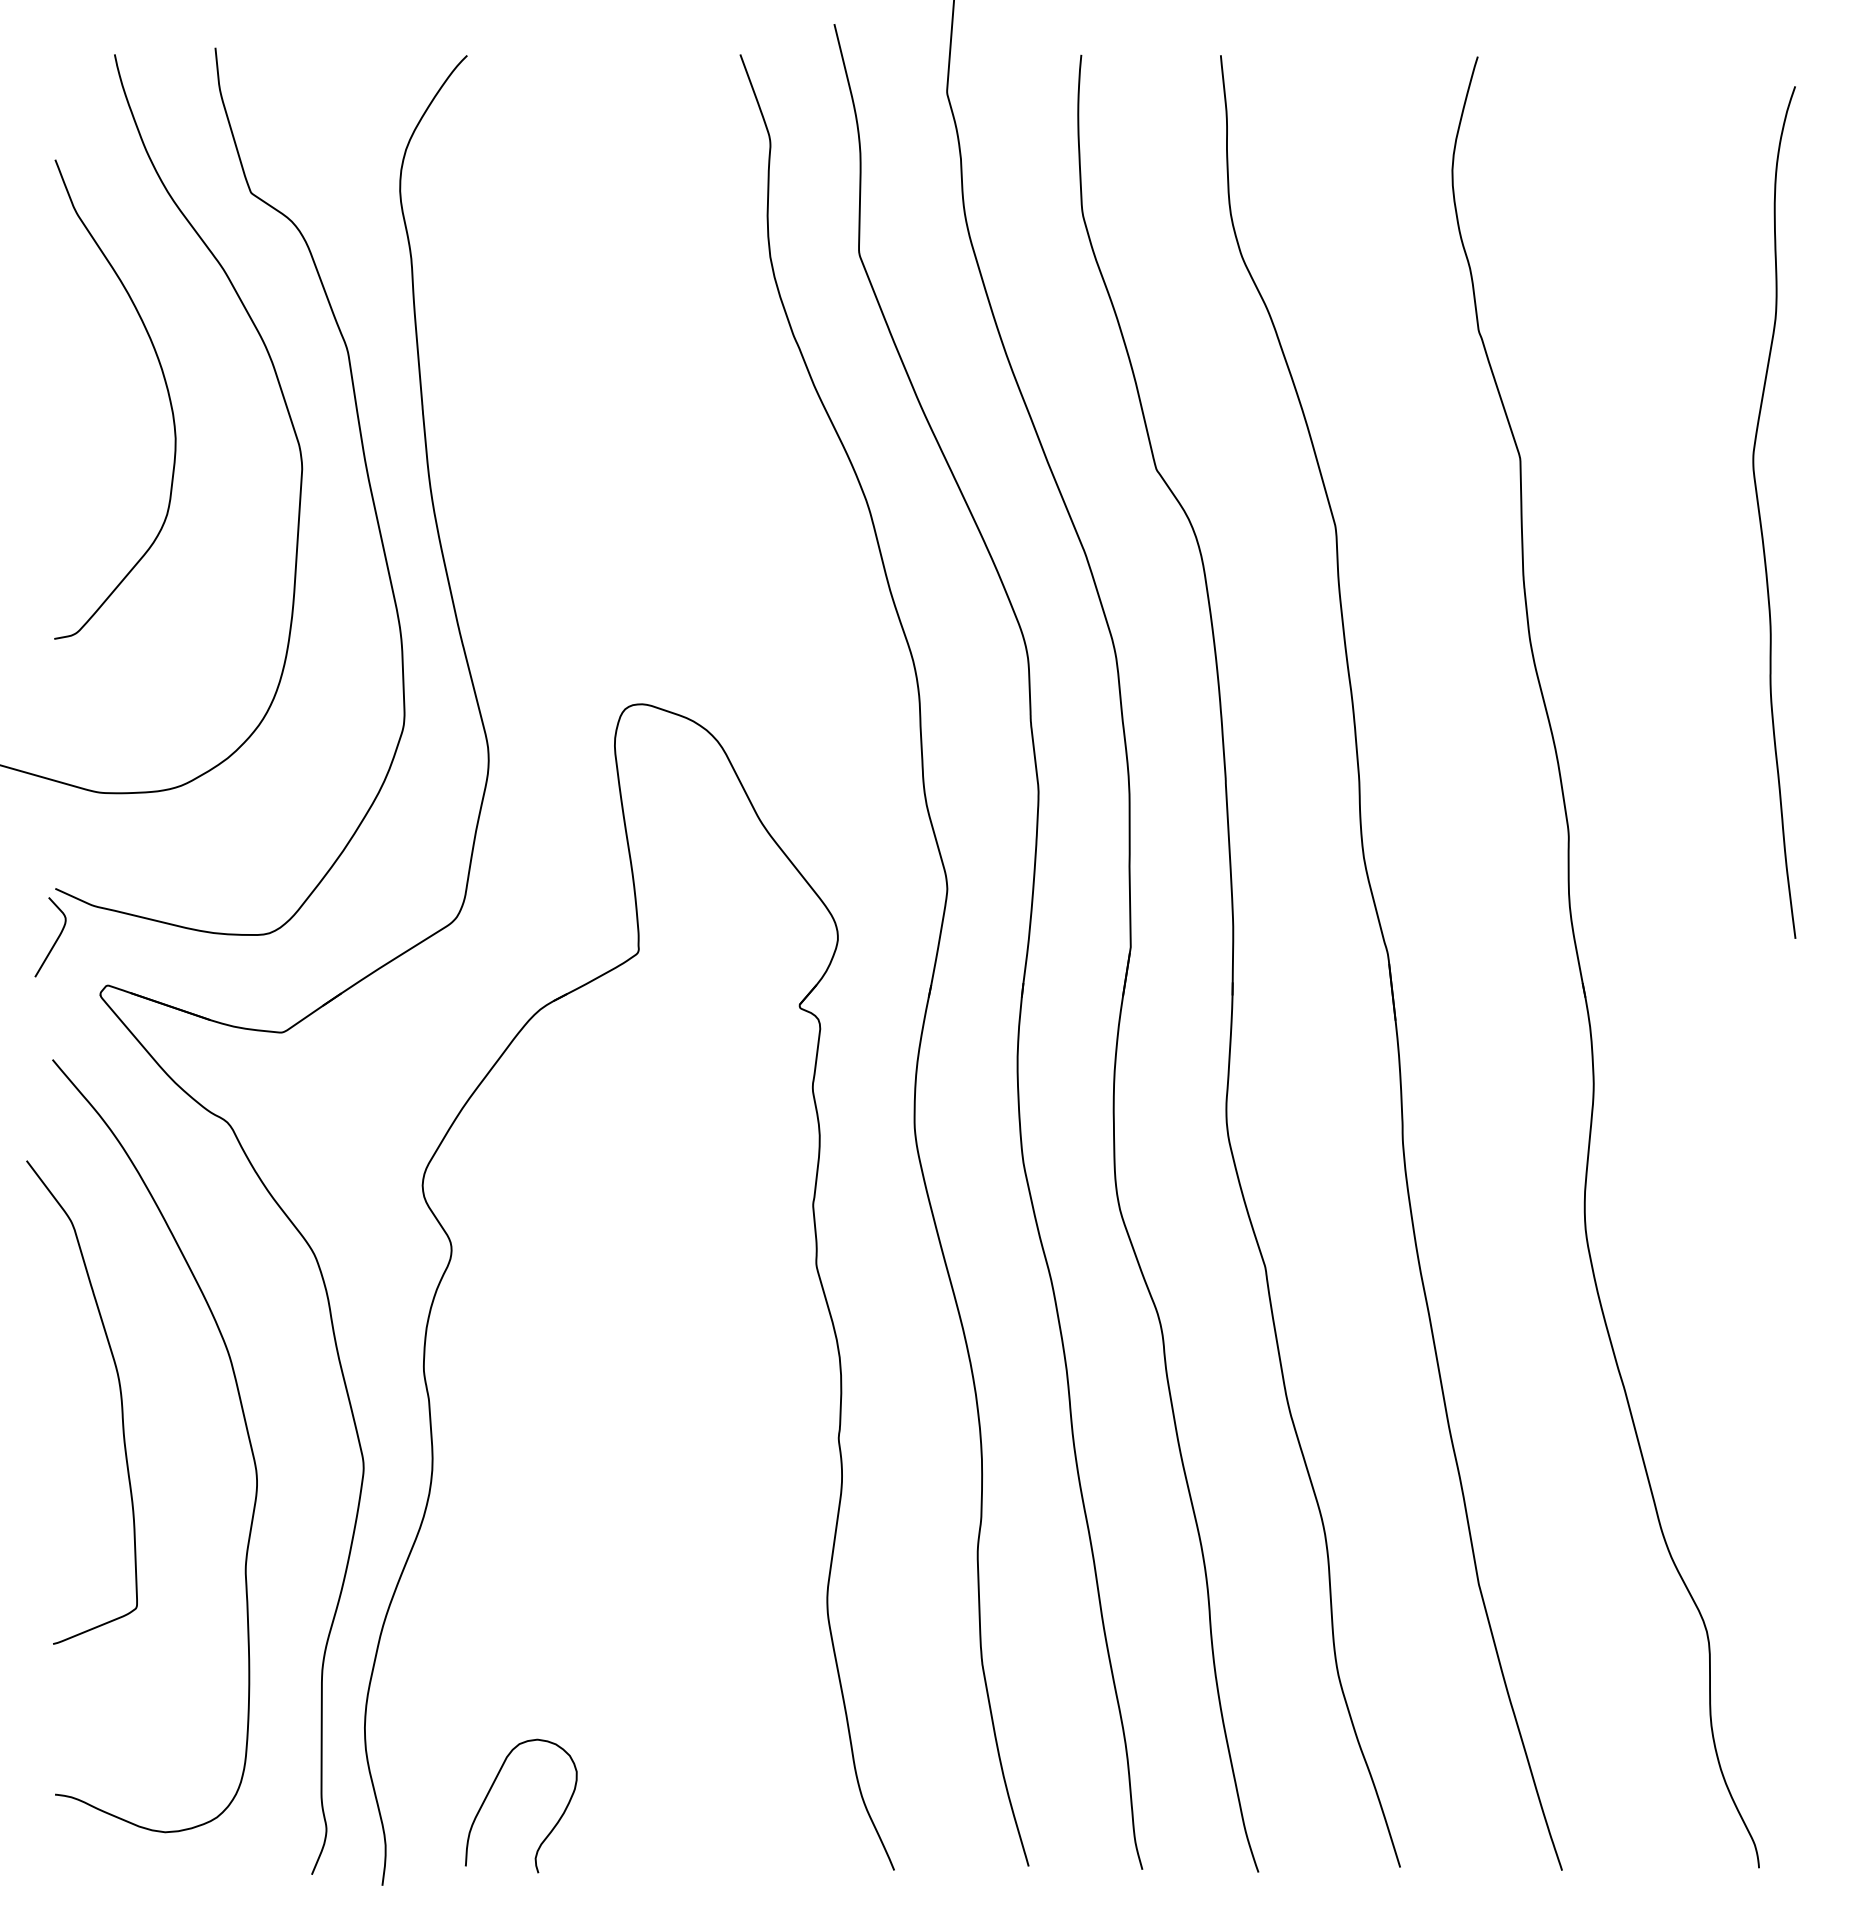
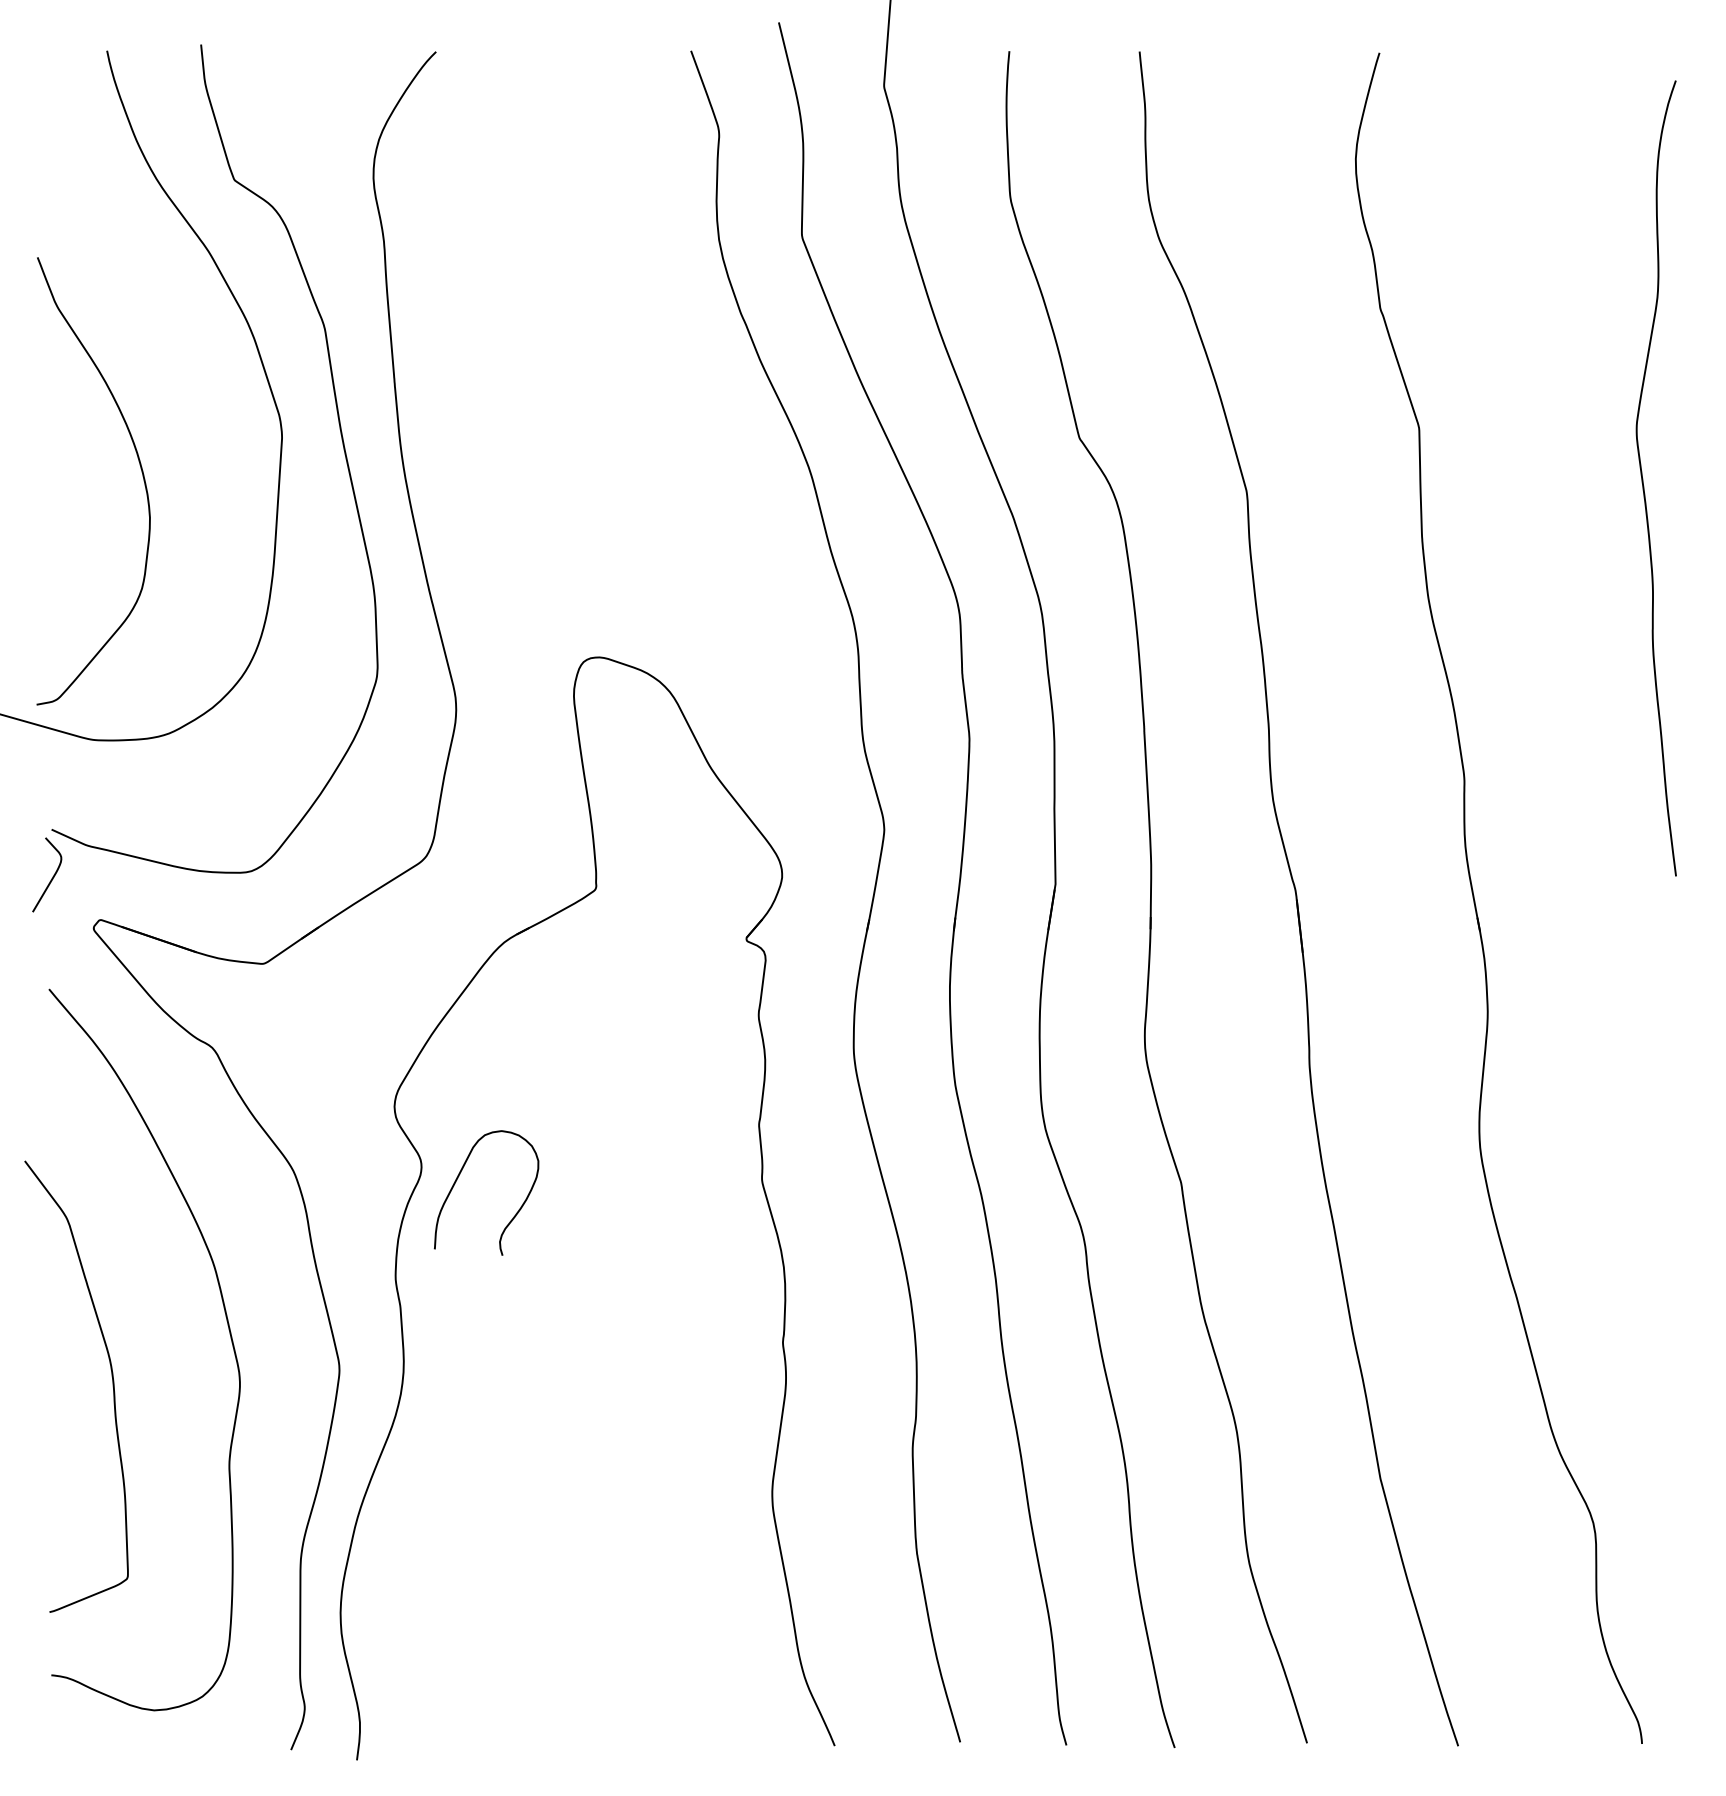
curve: (164, 382) -> (139, 465), moved
curve: (120, 1400) -> (112, 1384), moved
curve: (490, 1791) -> (457, 1179), moved

